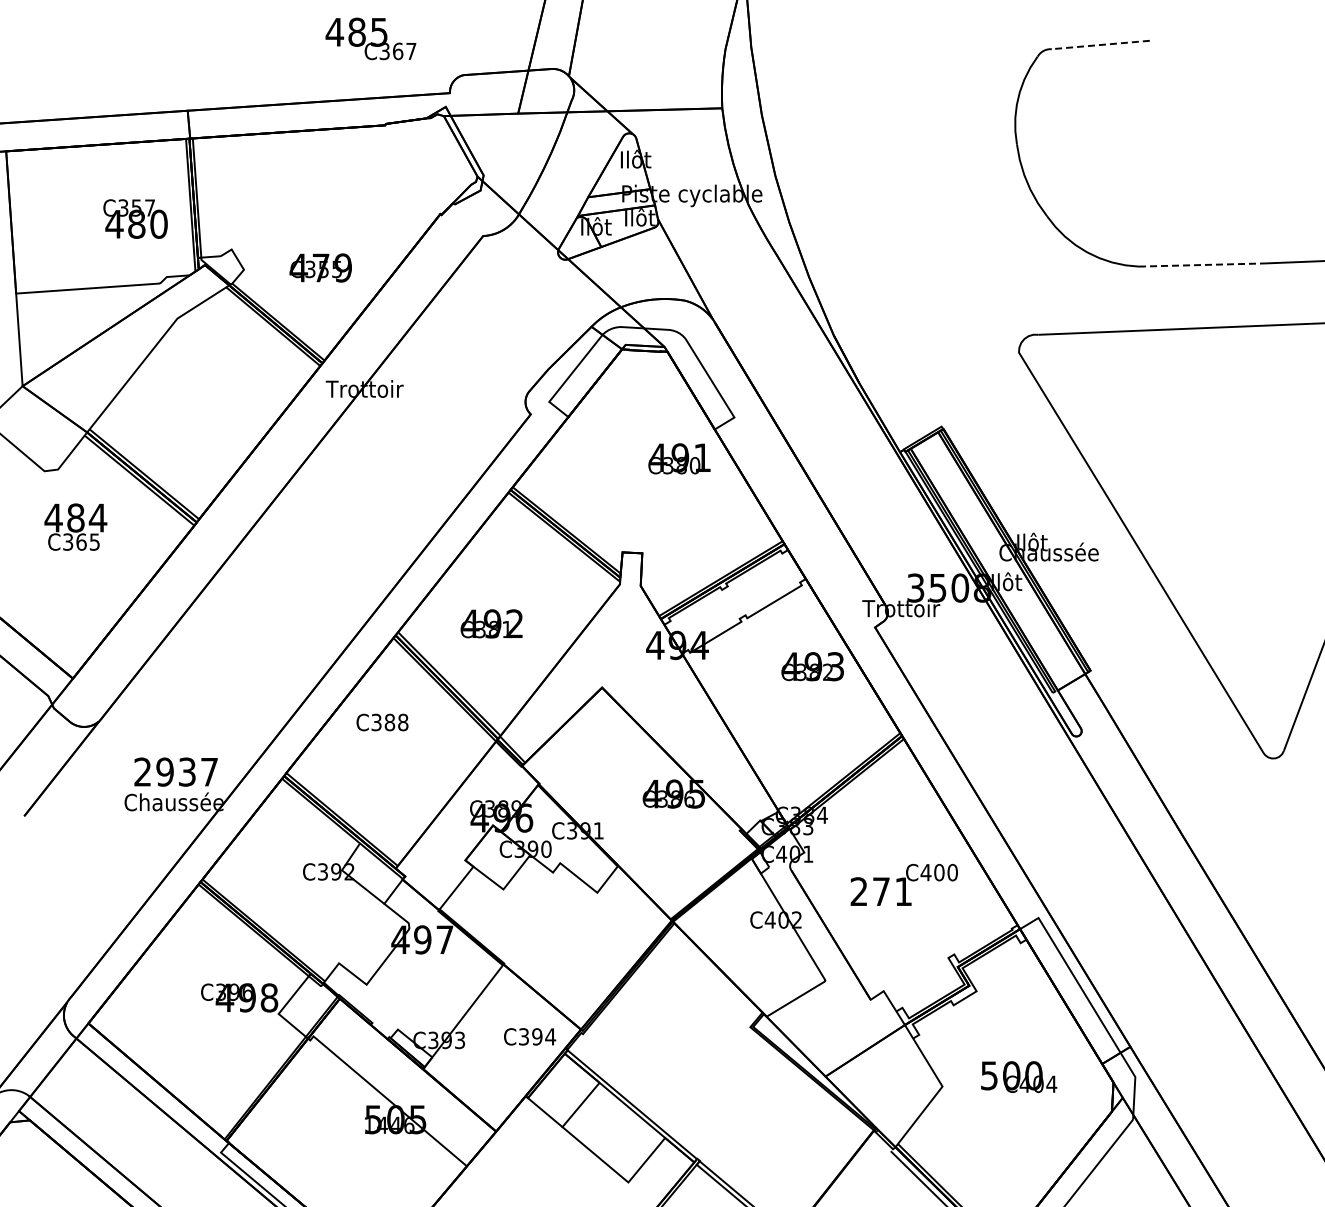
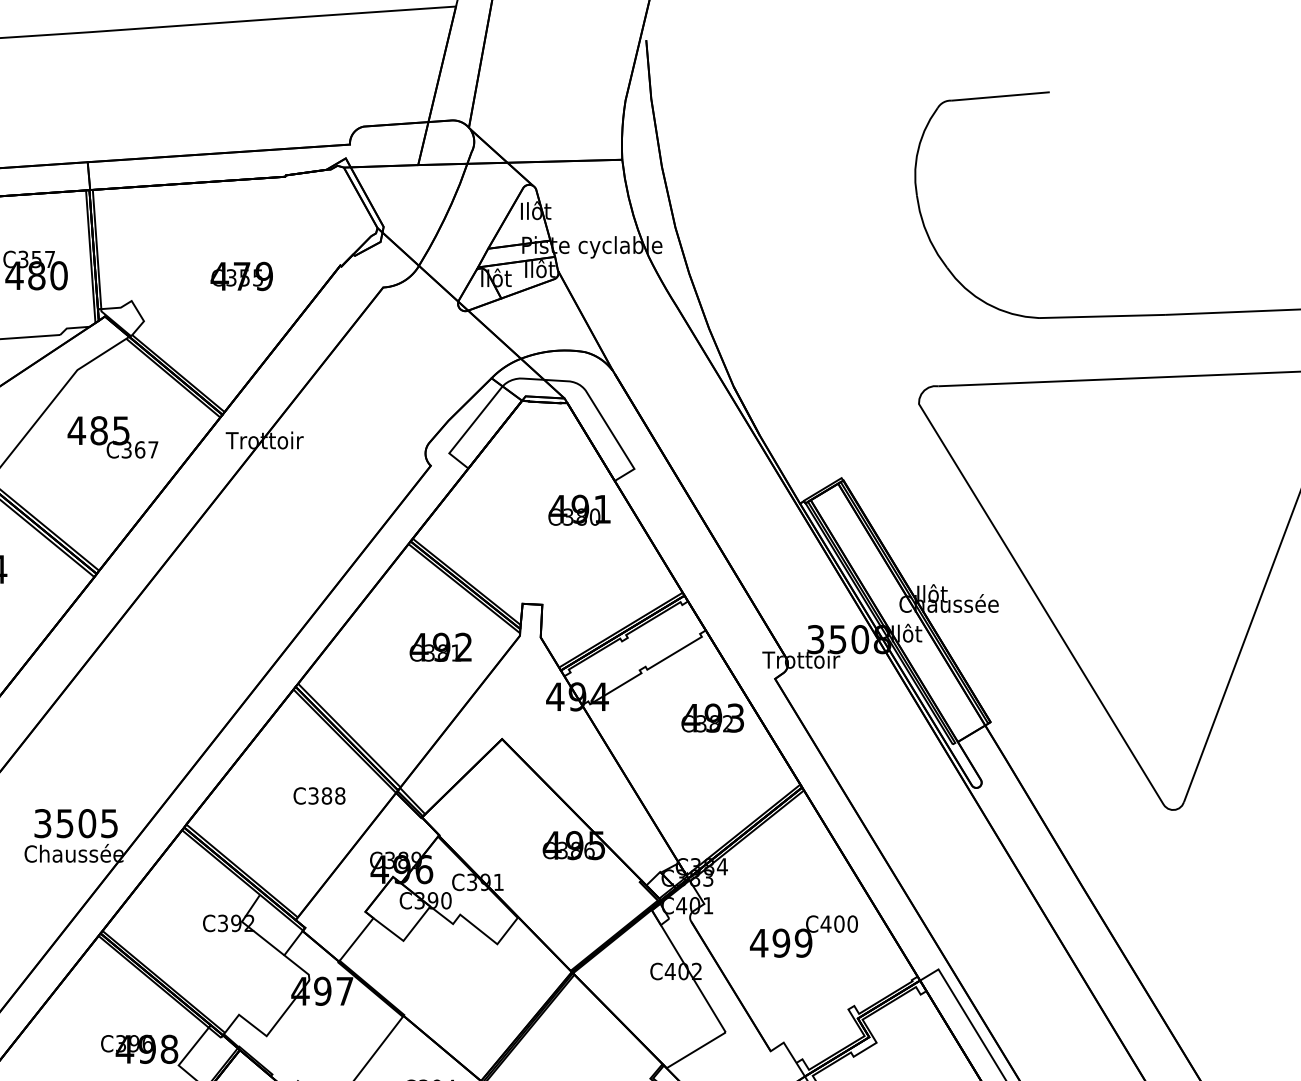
text: (370, 38) -> (112, 436), moved
line: (1100, 45) -> (1000, 96), dashed -> solid
line: (1202, 265) -> (1102, 316), dashed -> solid
text: (320, 267) -> (241, 275), moved
text: (491, 623) -> (440, 646), moved
text: (382, 722) -> (319, 795), moved
text: (175, 771) -> (75, 822), 2937 -> 3505
text: (880, 891) -> (780, 942), 271 -> 499

